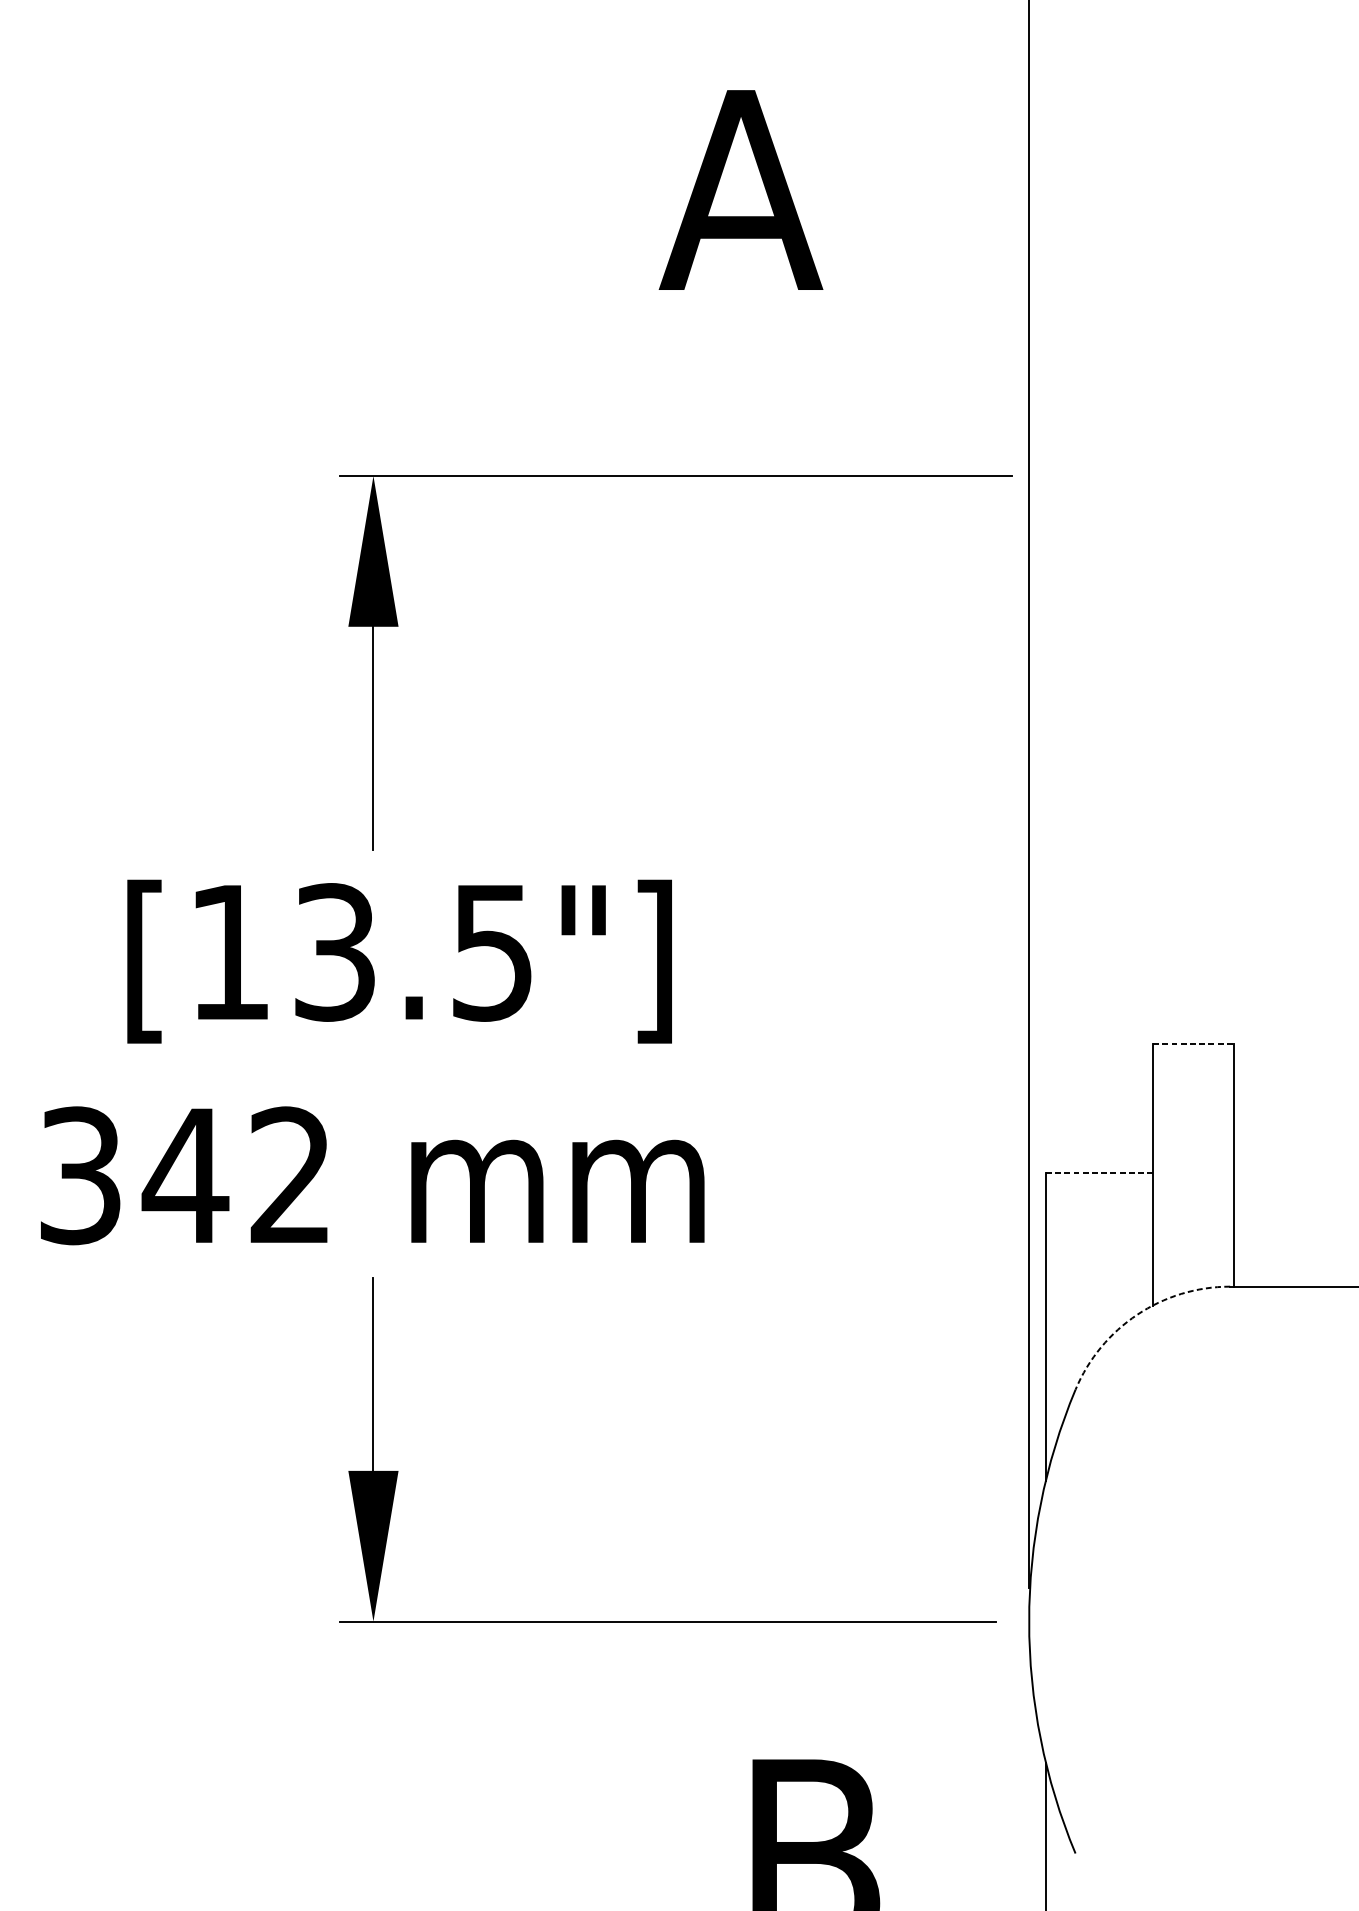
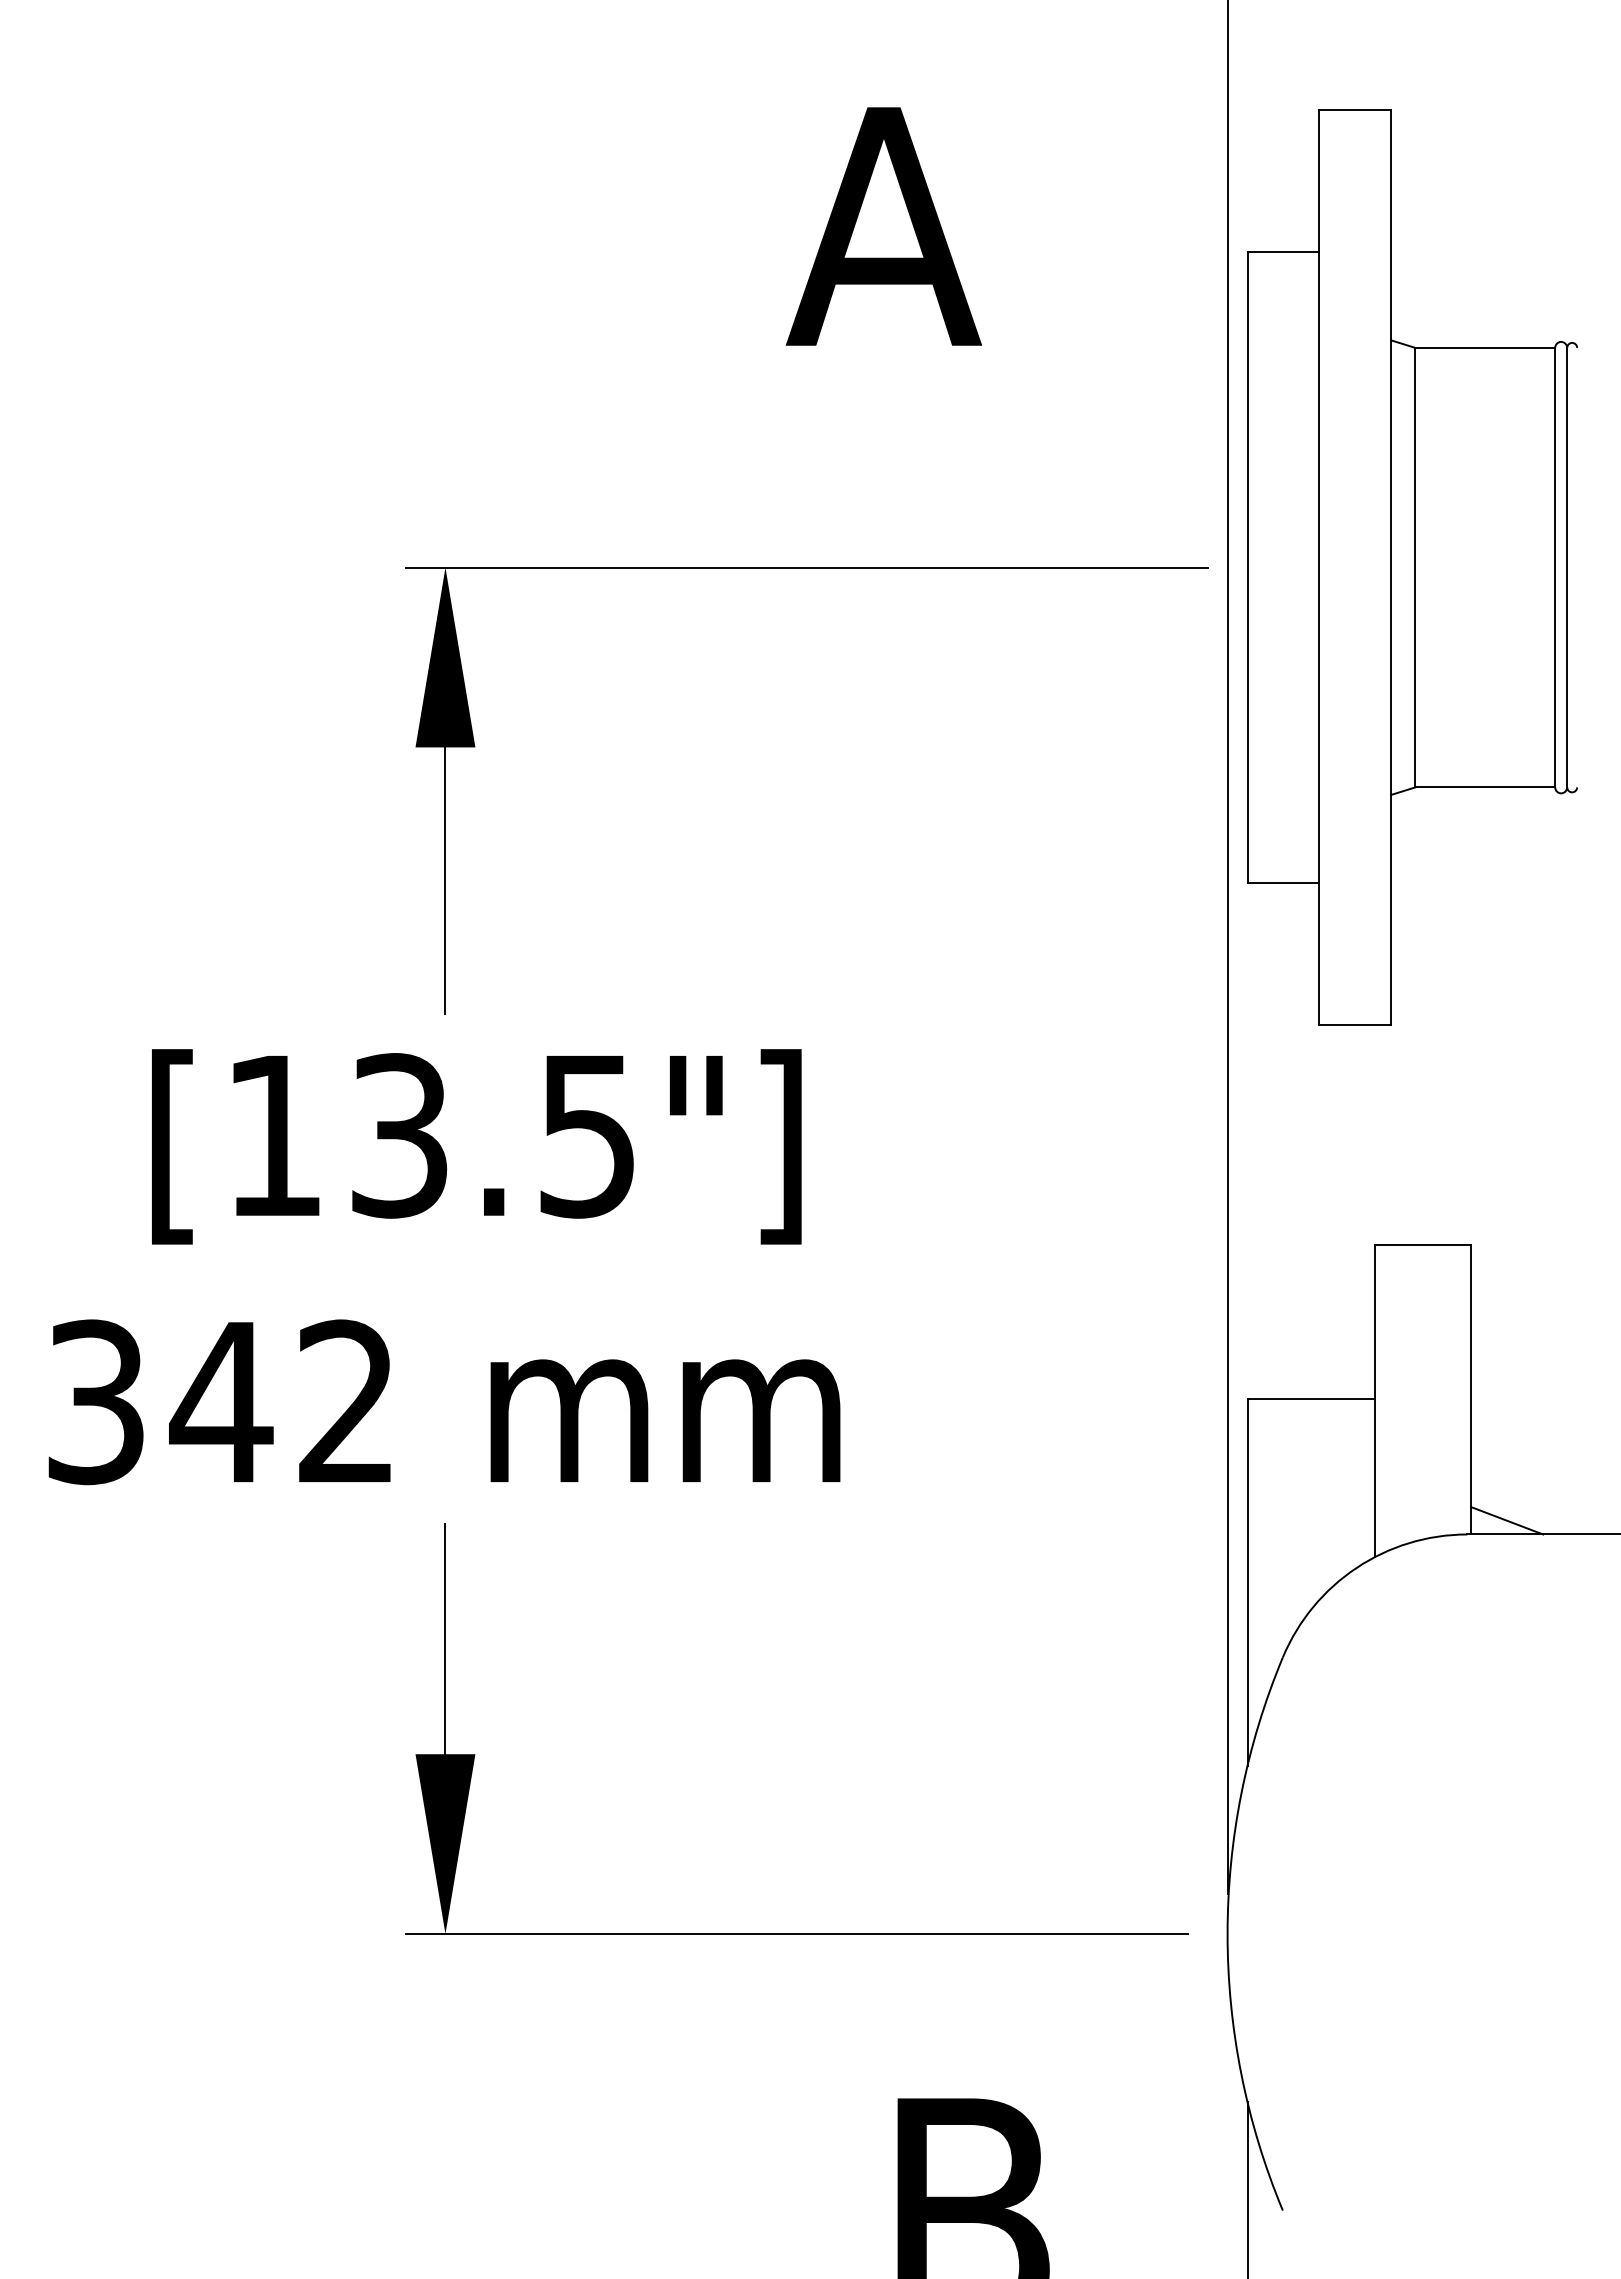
part: (1184, 475) -> (1412, 567), added
line: (1193, 1043) -> (1423, 1244), dashed -> solid
line: (1099, 1172) -> (1311, 1398), dashed -> solid
line: (1263, 1274) -> (1507, 1520), added
arc: (1137, 1315) -> (1356, 1568), dashed -> solid

